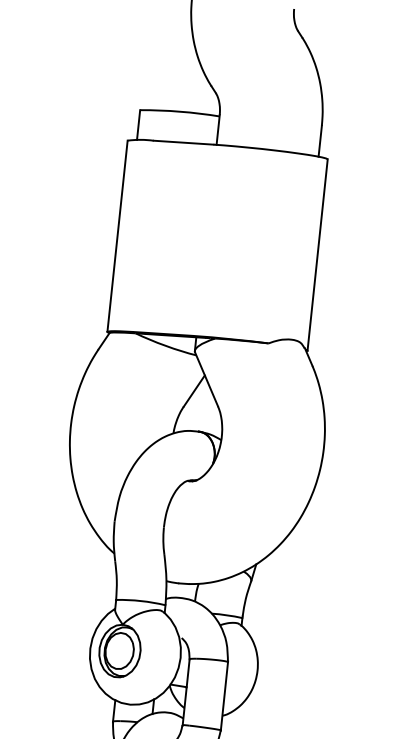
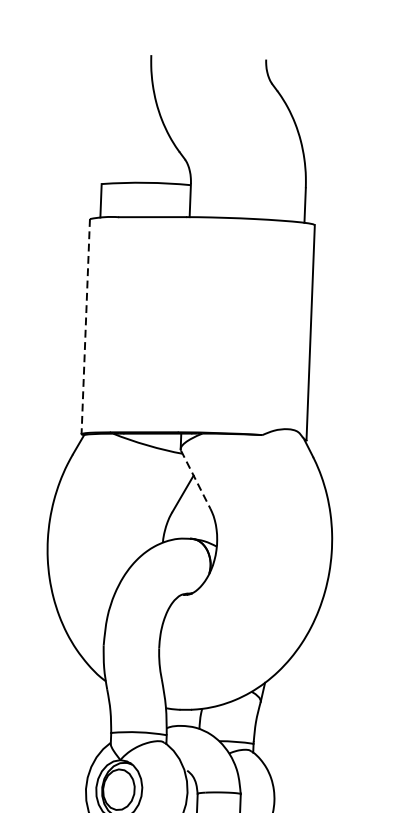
line: (117, 236) -> (85, 326), solid -> dashed
line: (206, 379) -> (195, 479), solid -> dashed

